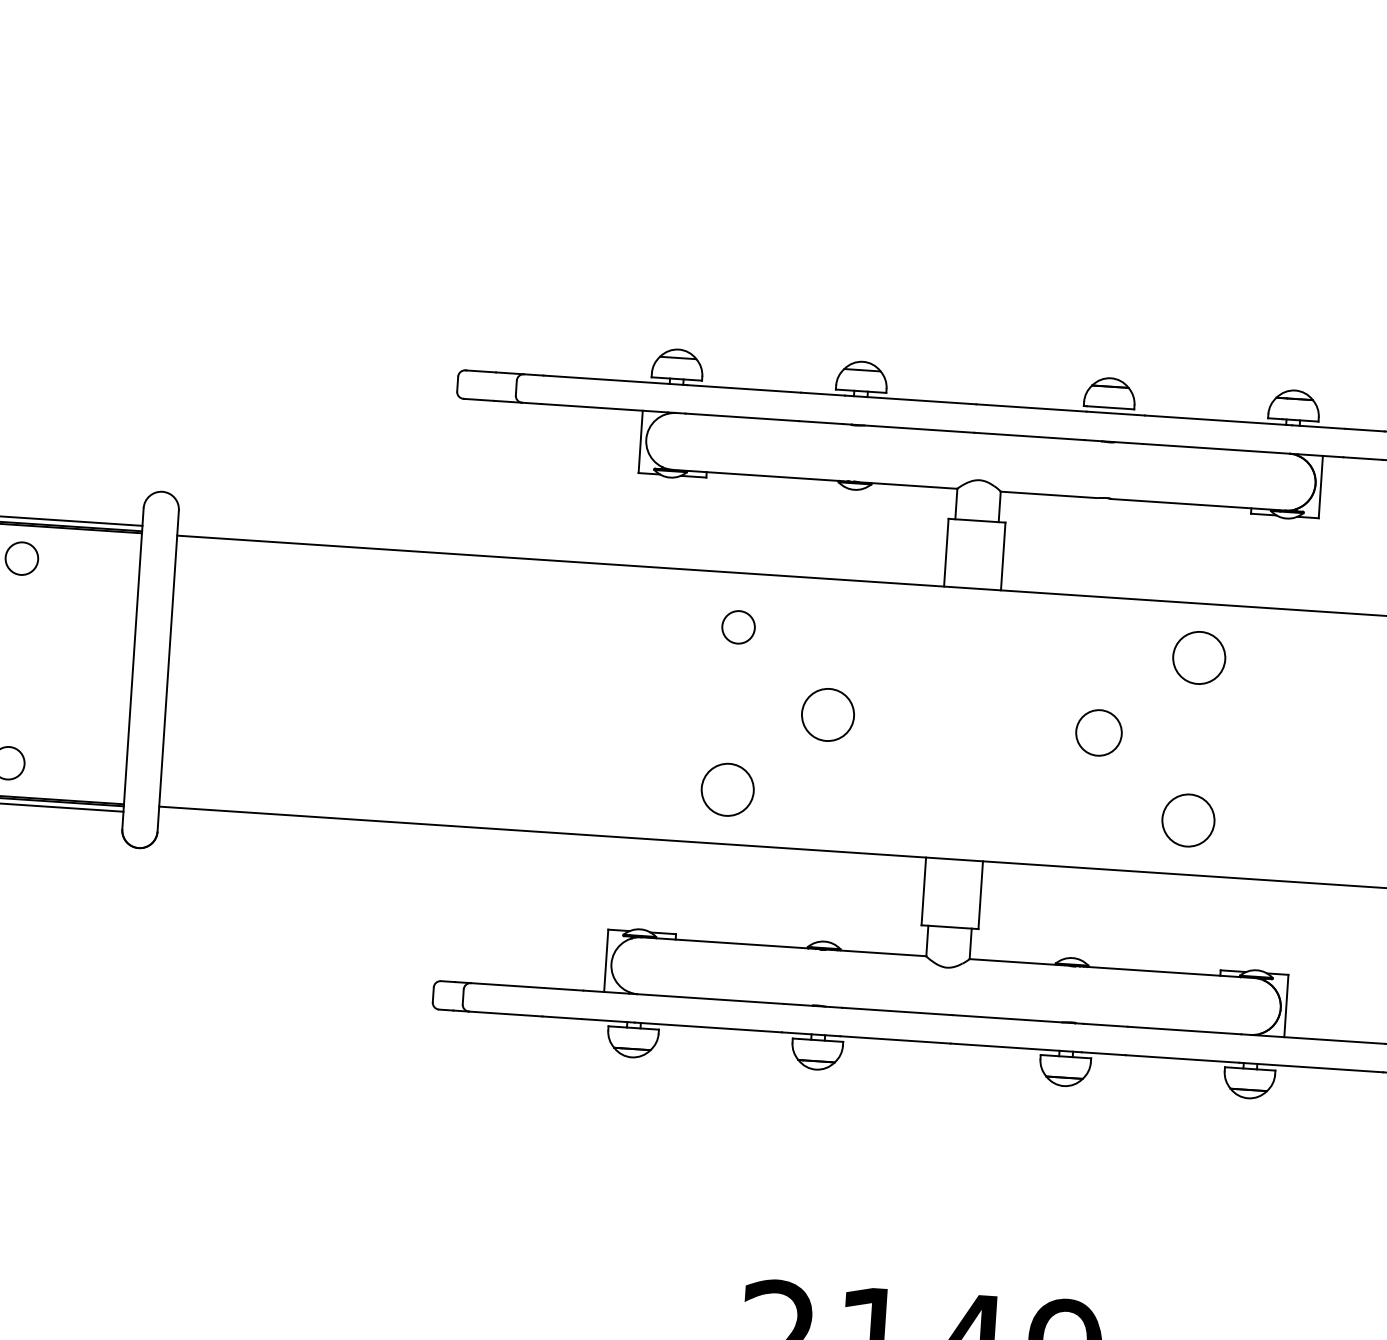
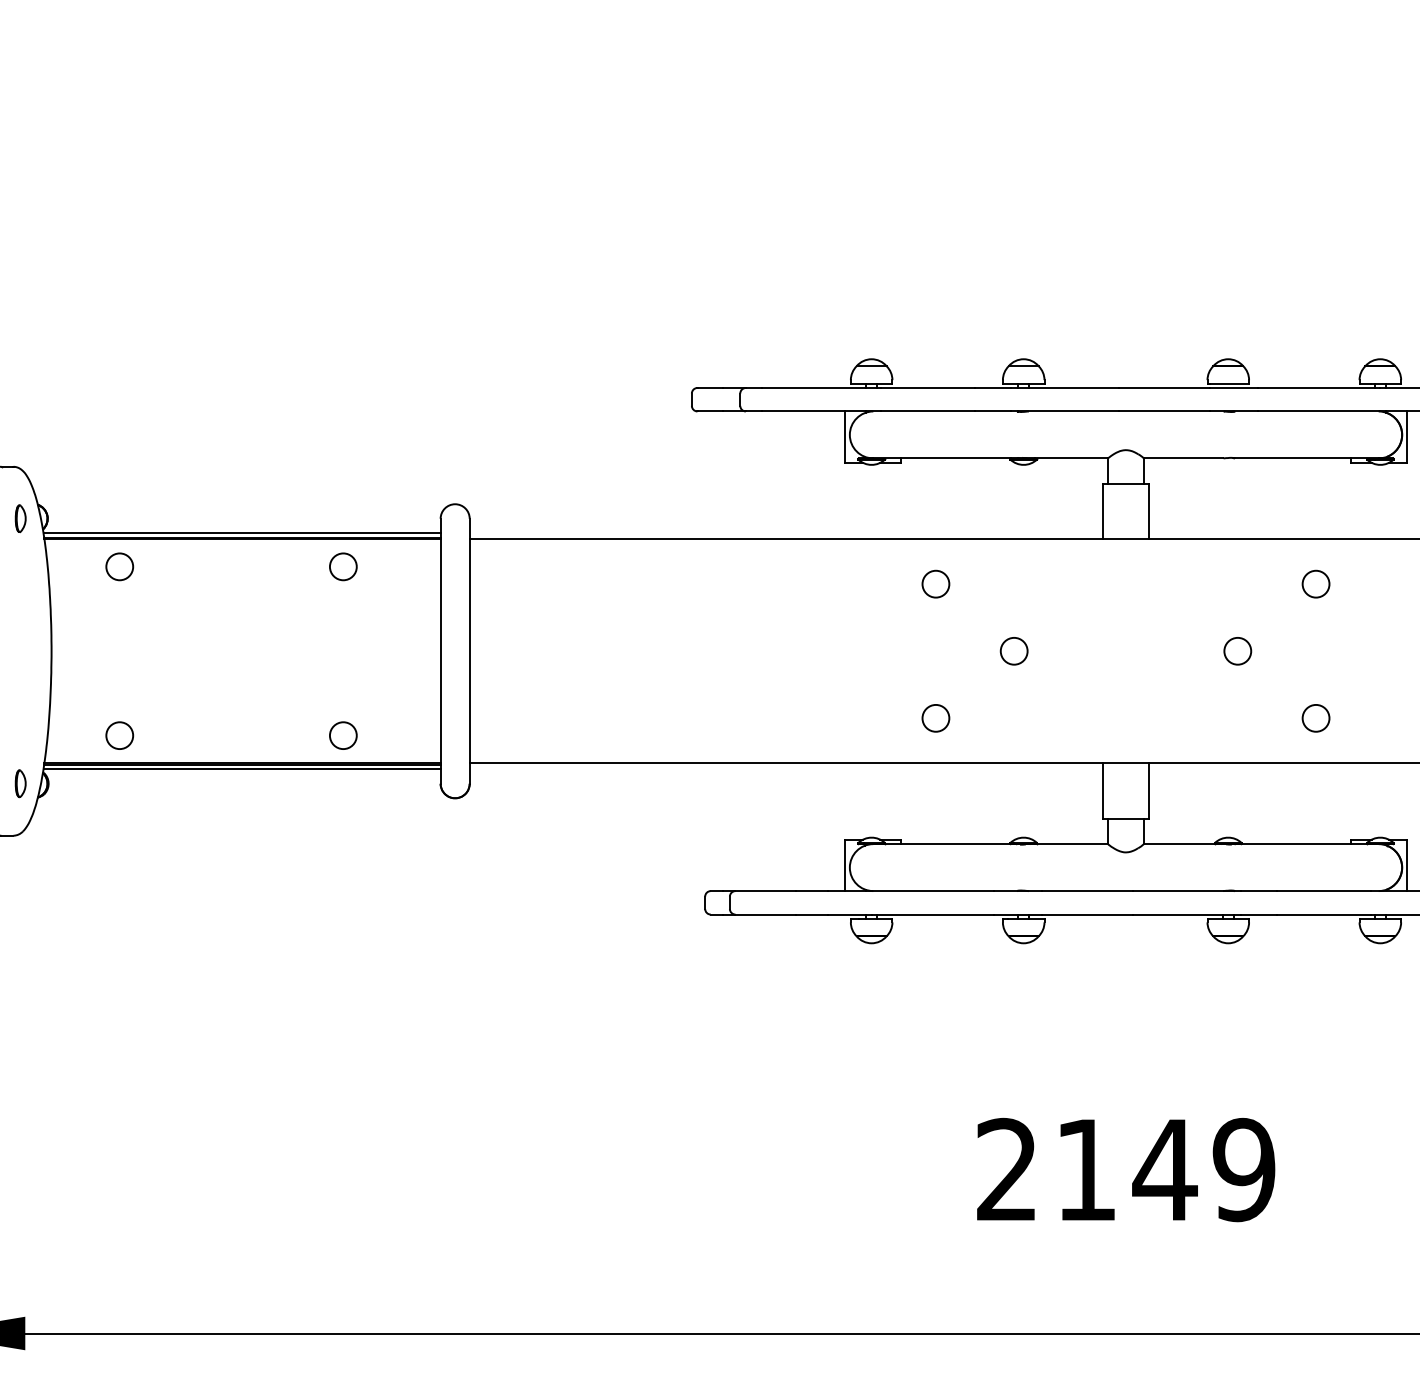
circle: (1198, 657) -> (1315, 583), size x0.62
circle: (827, 713) -> (1013, 650), size x0.62
circle: (1098, 731) -> (1237, 650), size x0.71
circle: (727, 790) -> (935, 718), size x0.62
circle: (1187, 819) -> (1315, 717), size x0.62

